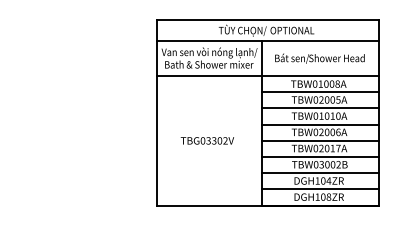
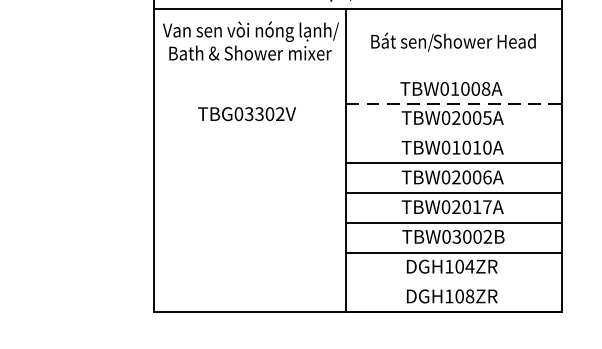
line: (267, 76) -> (357, 74), removed
line: (320, 92) -> (454, 104), solid -> dashed
line: (319, 108) -> (452, 133), removed
text: (206, 140) -> (245, 113), moved
line: (319, 189) -> (452, 282), removed

